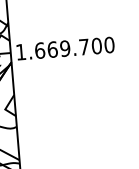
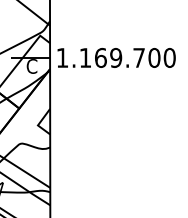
text: (39, 50) -> (85, 57), 1.669.700 -> 1.169.700

